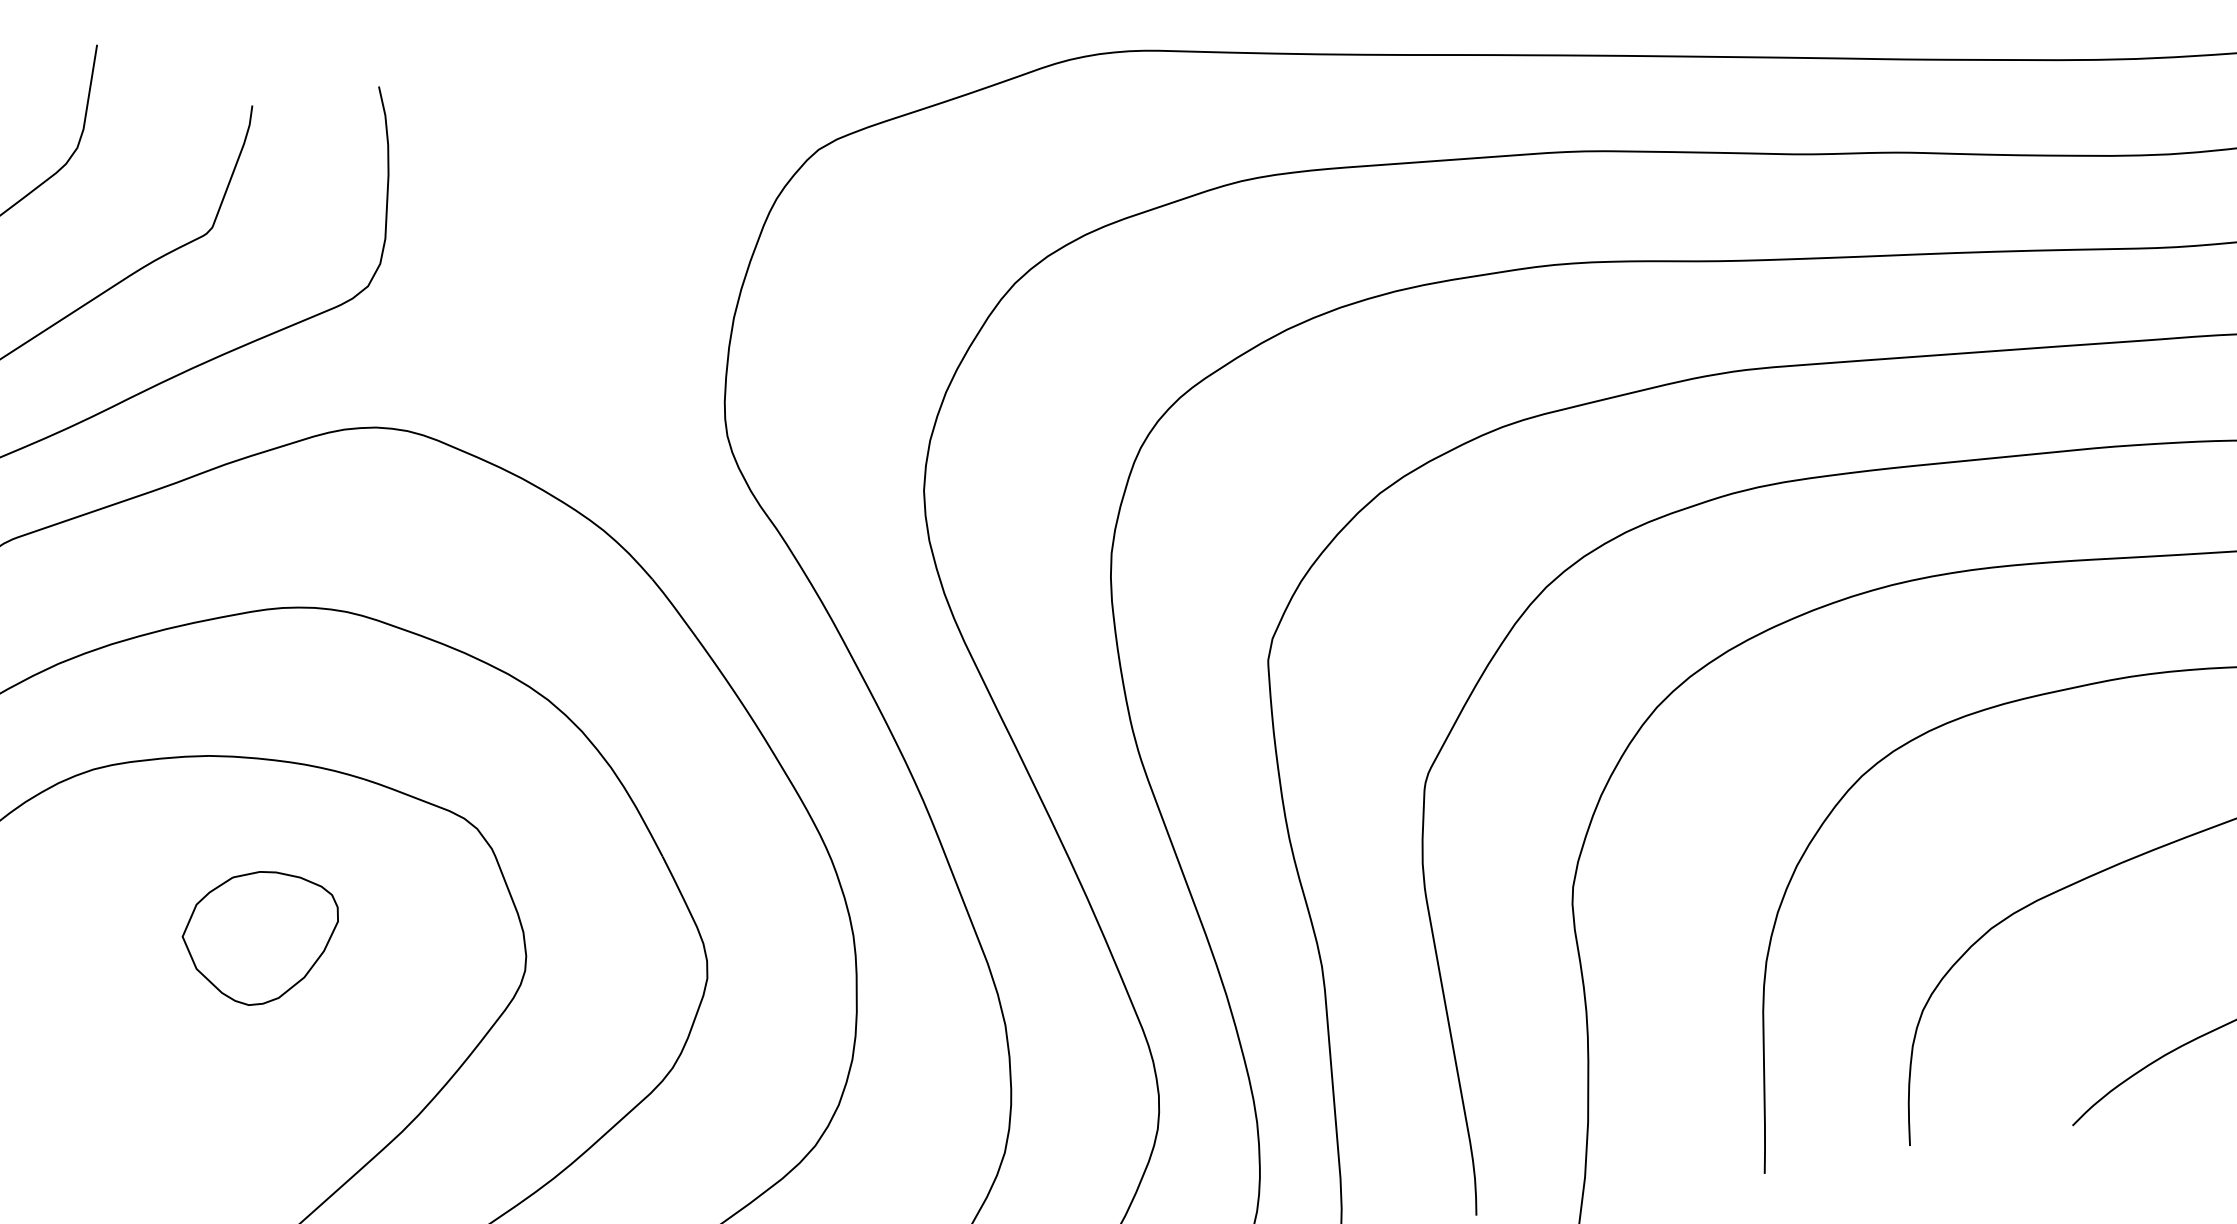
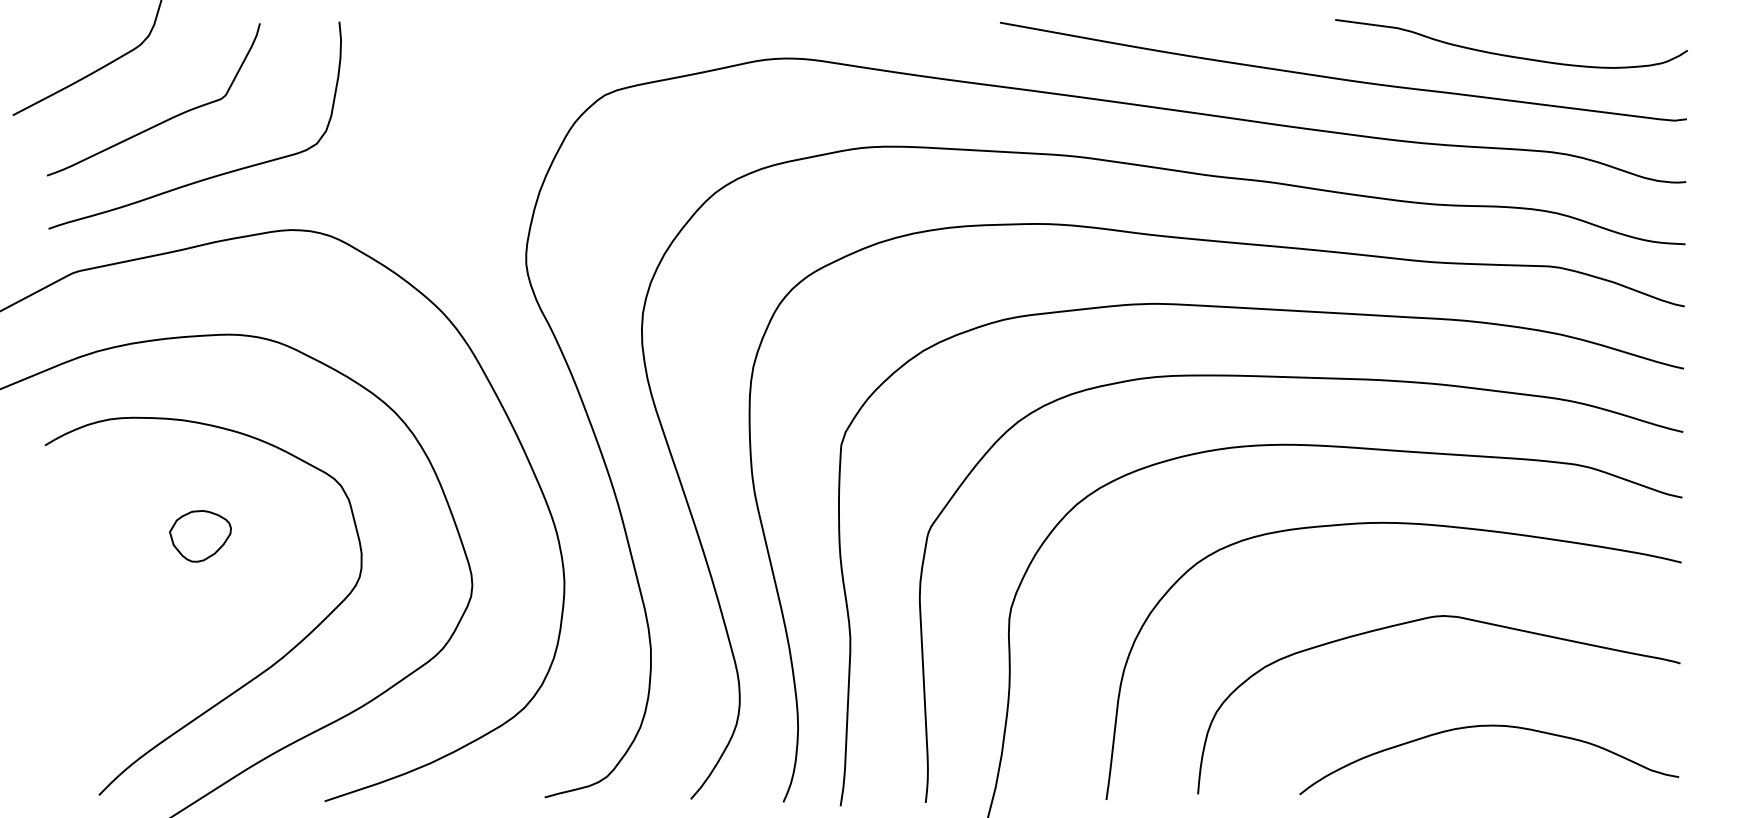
part: (262, 938) -> (200, 536), size x0.62

